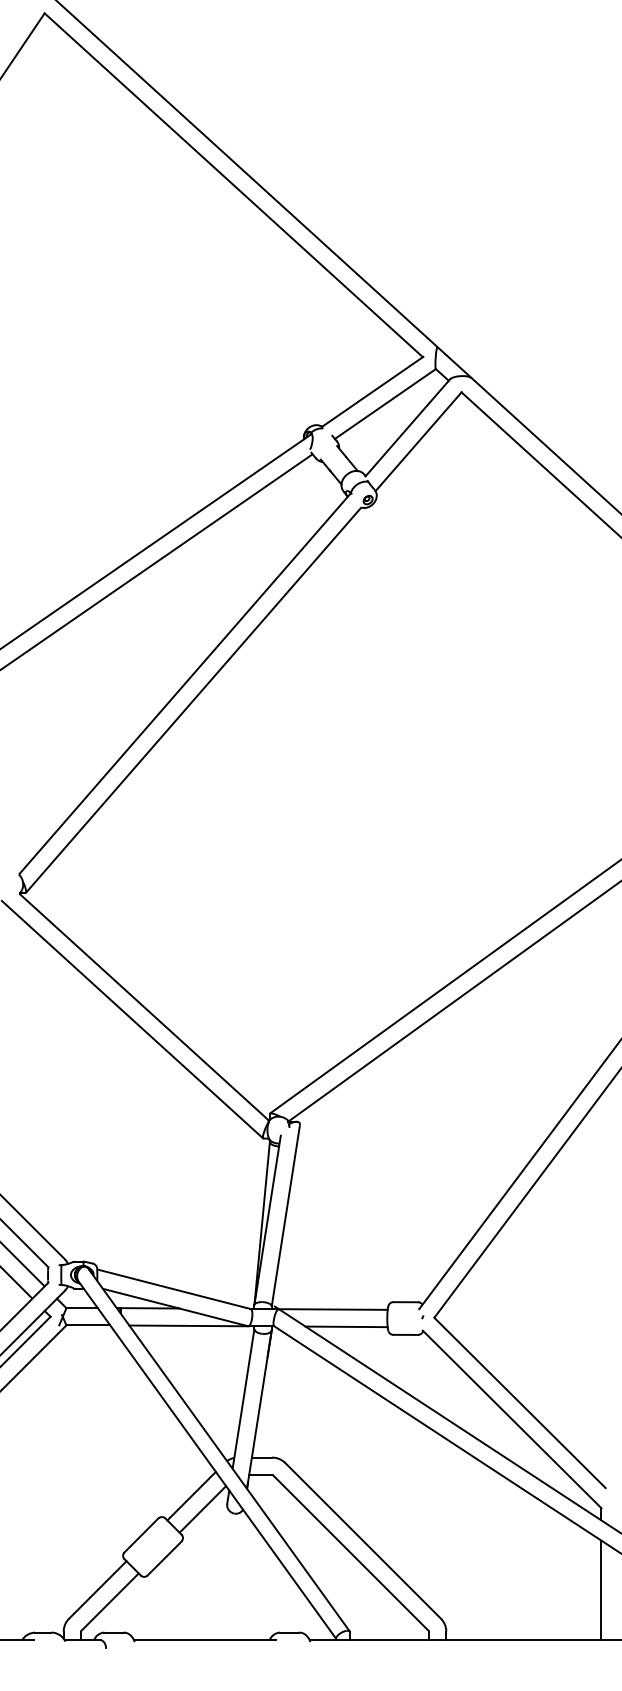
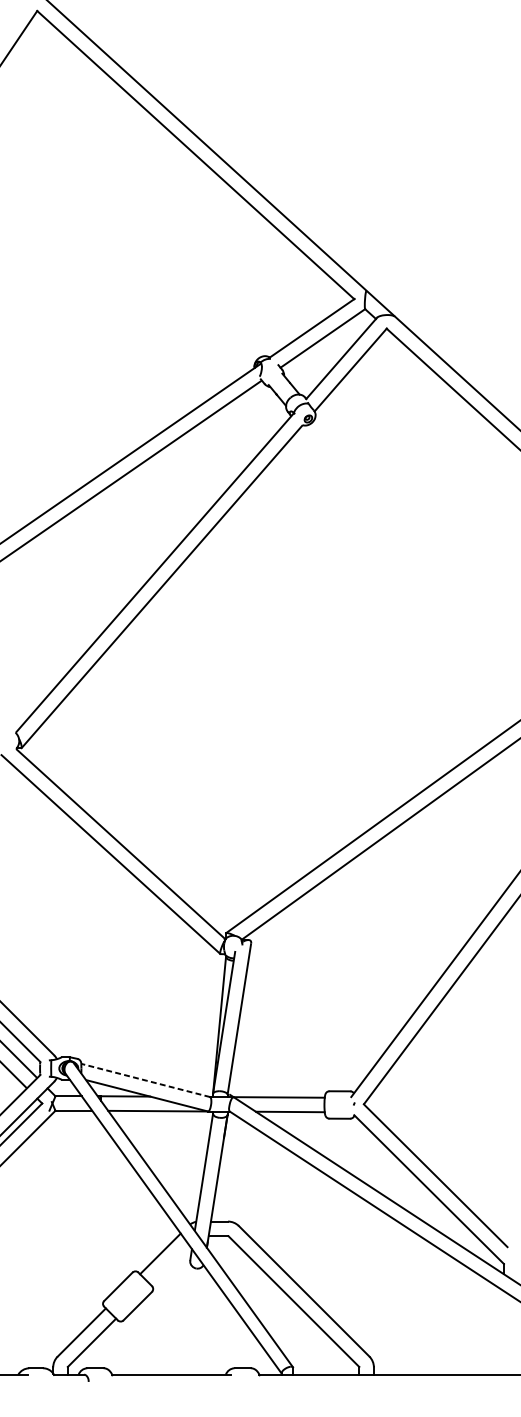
line: (174, 1289) -> (146, 1080), solid -> dashed
line: (202, 1509) -> (169, 1265), removed
line: (601, 1590) -> (503, 1332), removed

